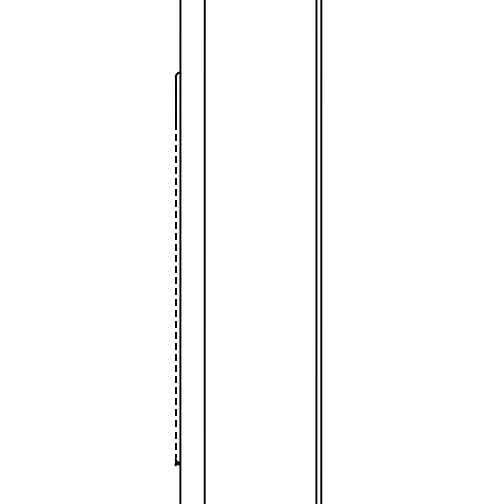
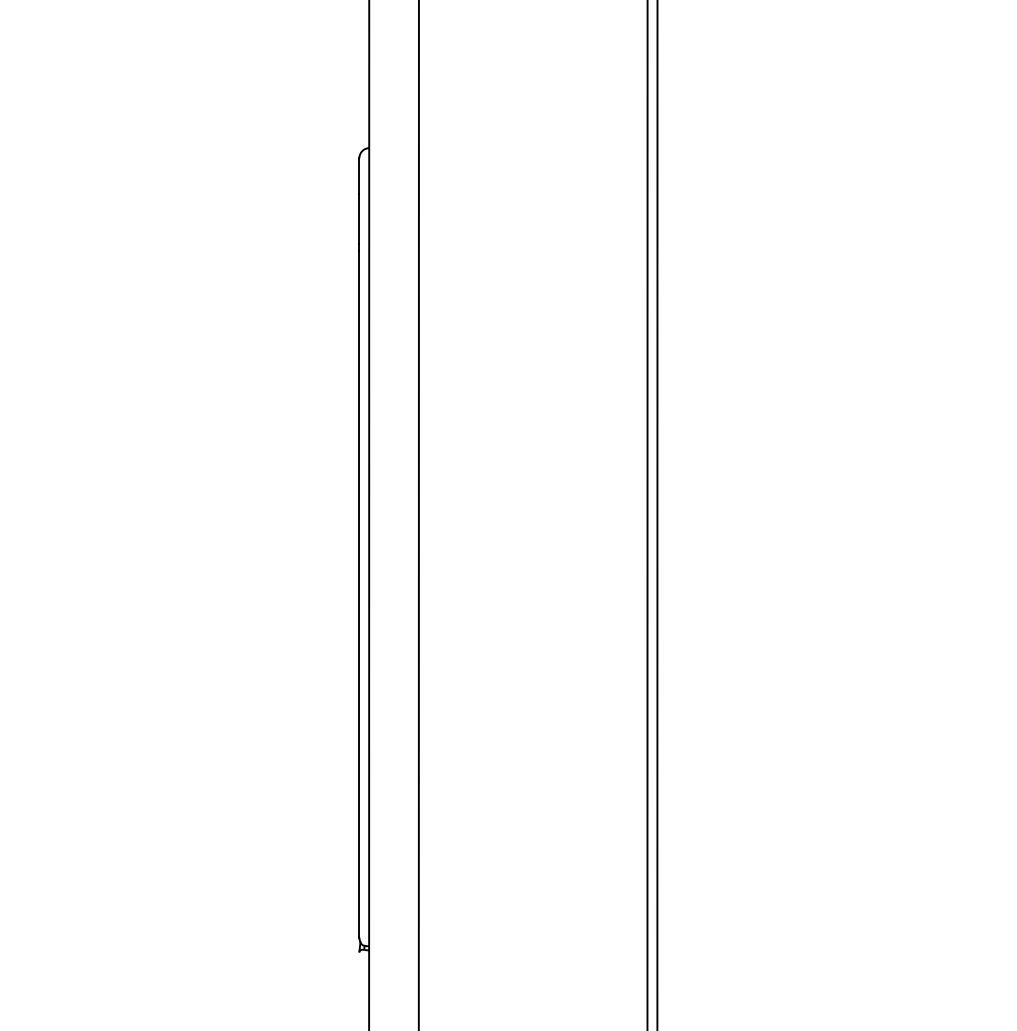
line: (175, 290) -> (359, 594), dashed -> solid

